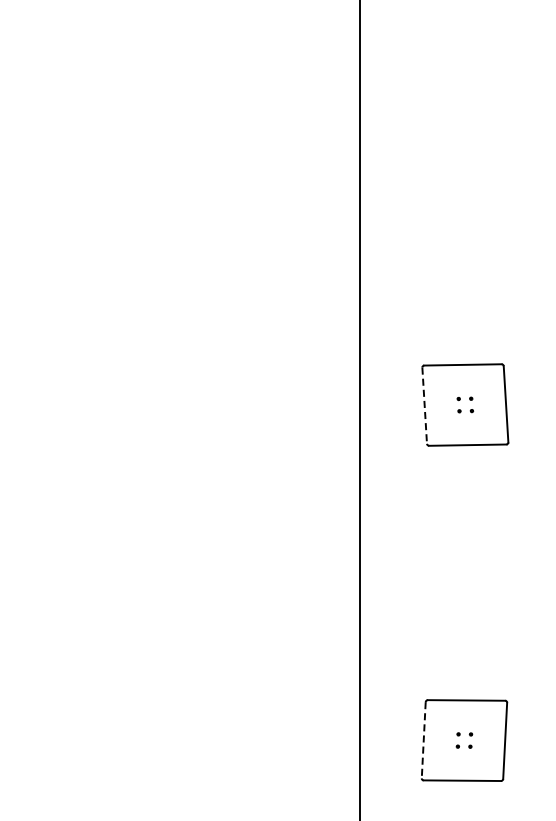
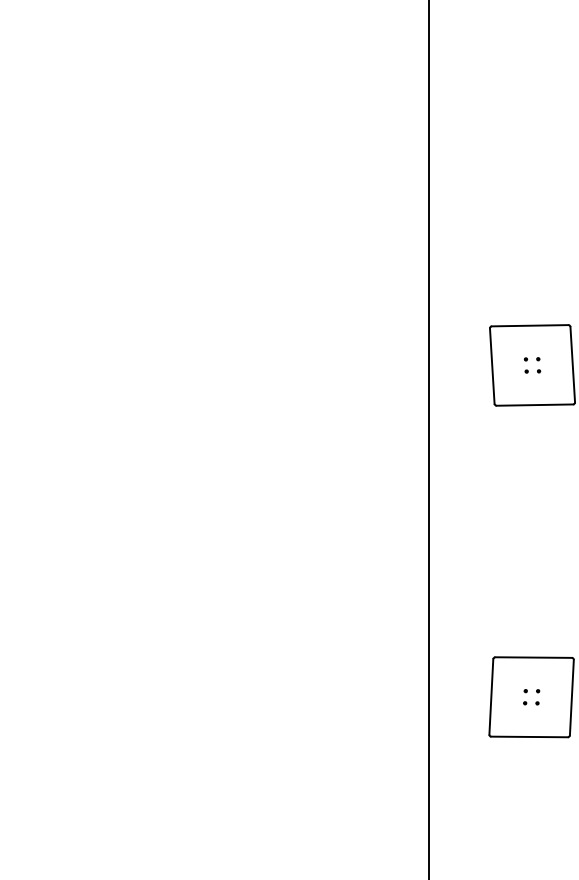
line: (424, 406) -> (492, 366), dashed -> solid
line: (423, 739) -> (491, 696), dashed -> solid

